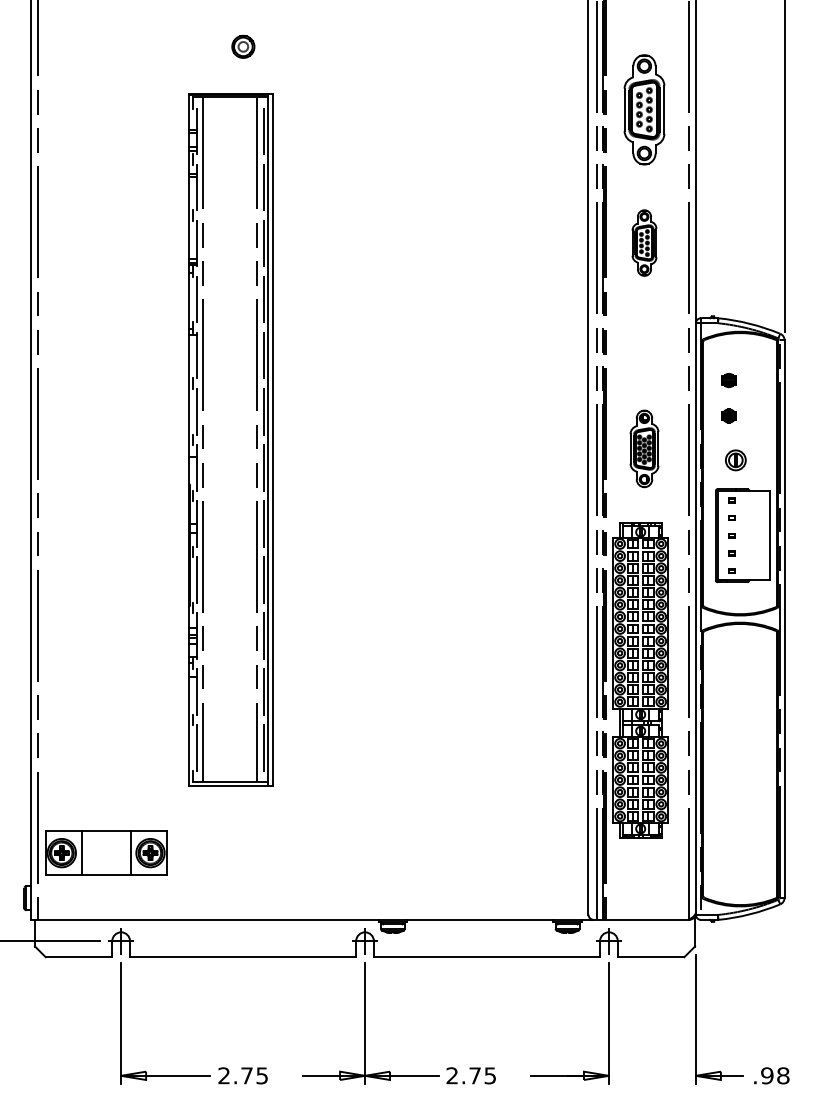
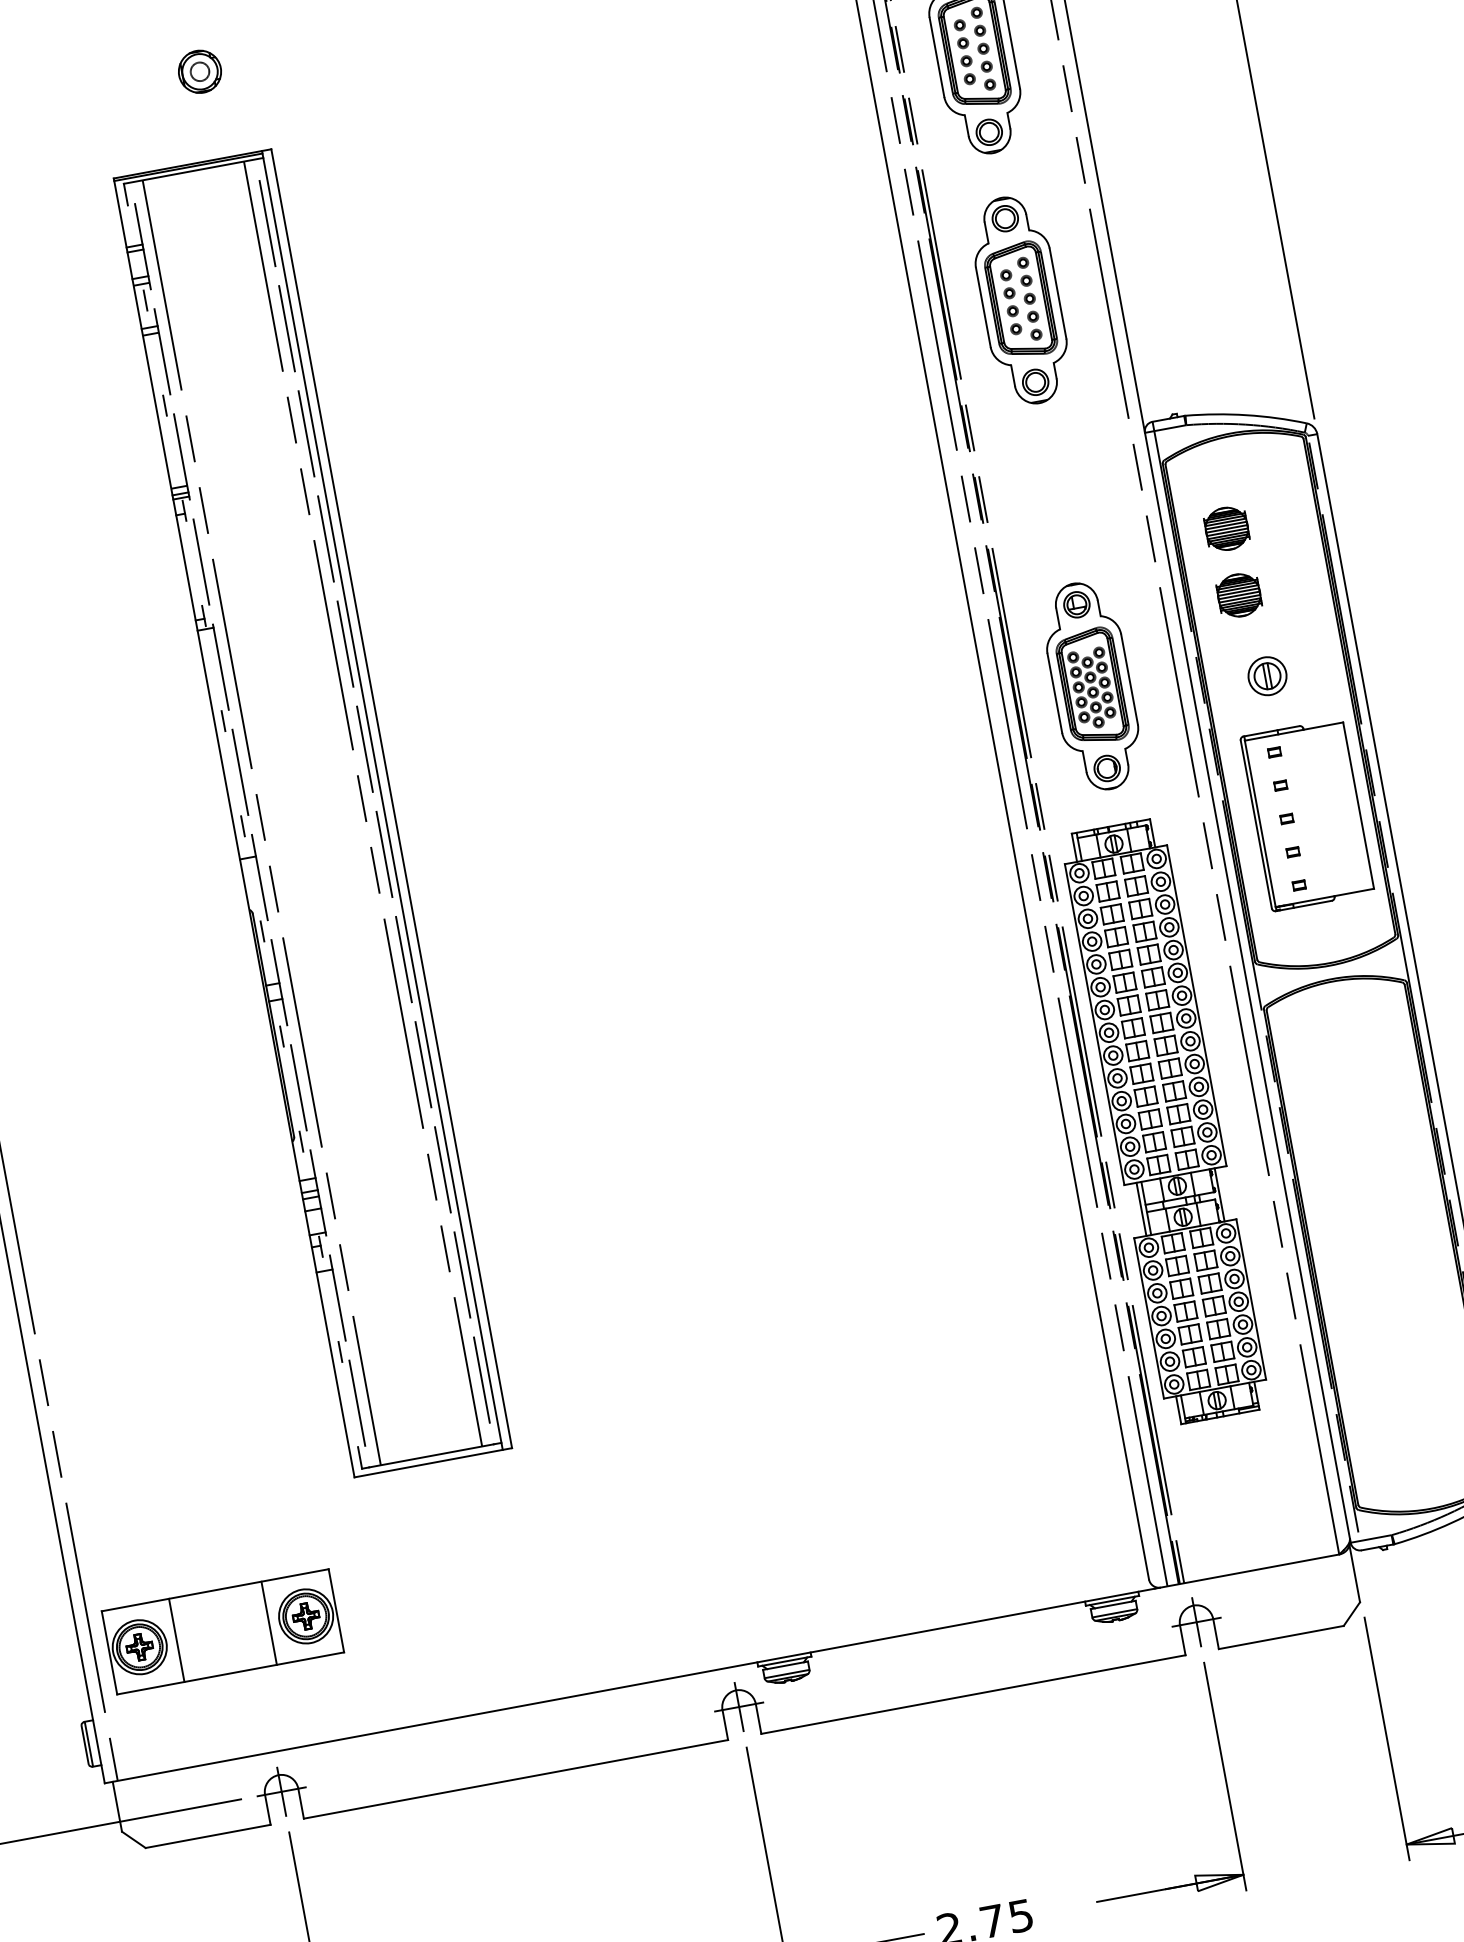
part: (644, 242) -> (1020, 299), size x1.67
part: (728, 380) -> (1225, 528), size x1.67
part: (728, 415) -> (1238, 594), size x1.67
part: (644, 448) -> (1092, 685), size x1.43

